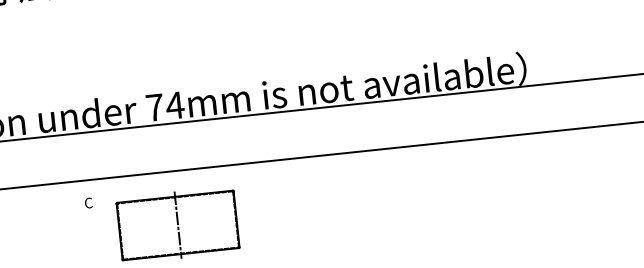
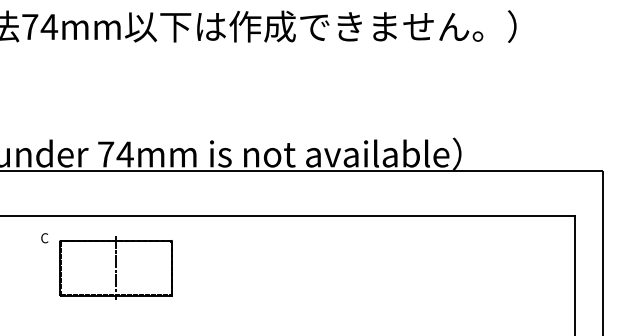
text: (88, 203) -> (44, 238), moved

